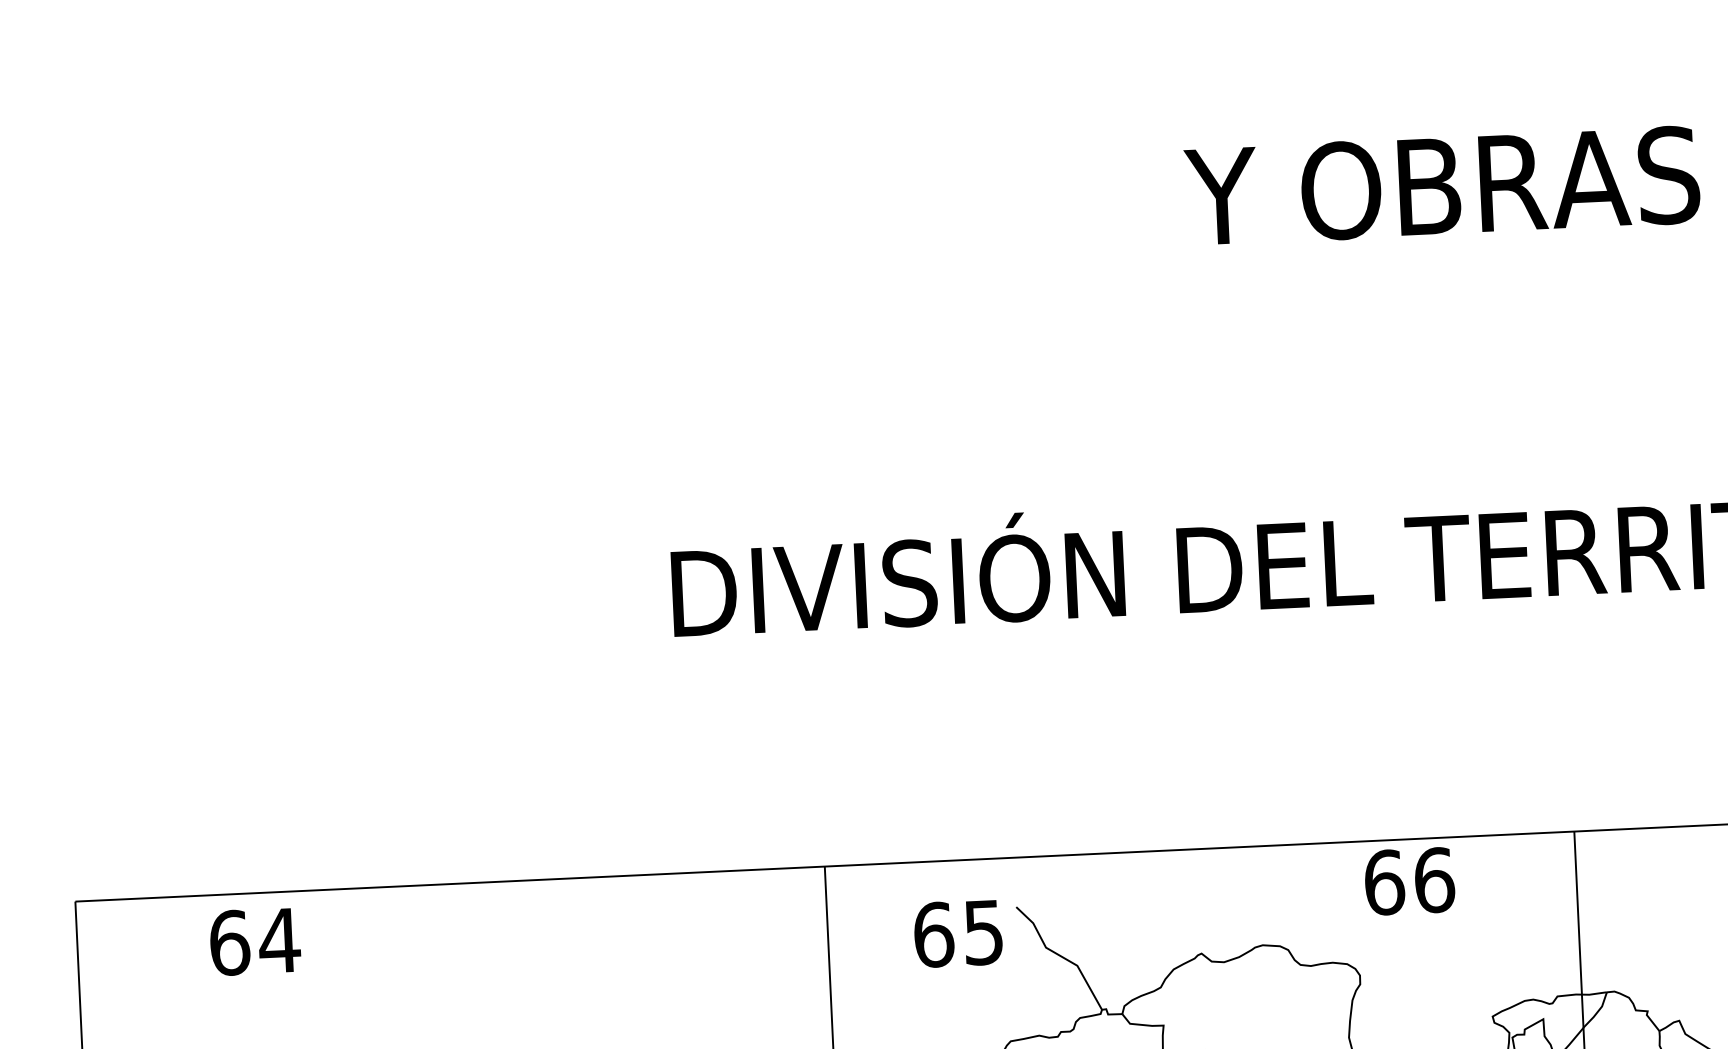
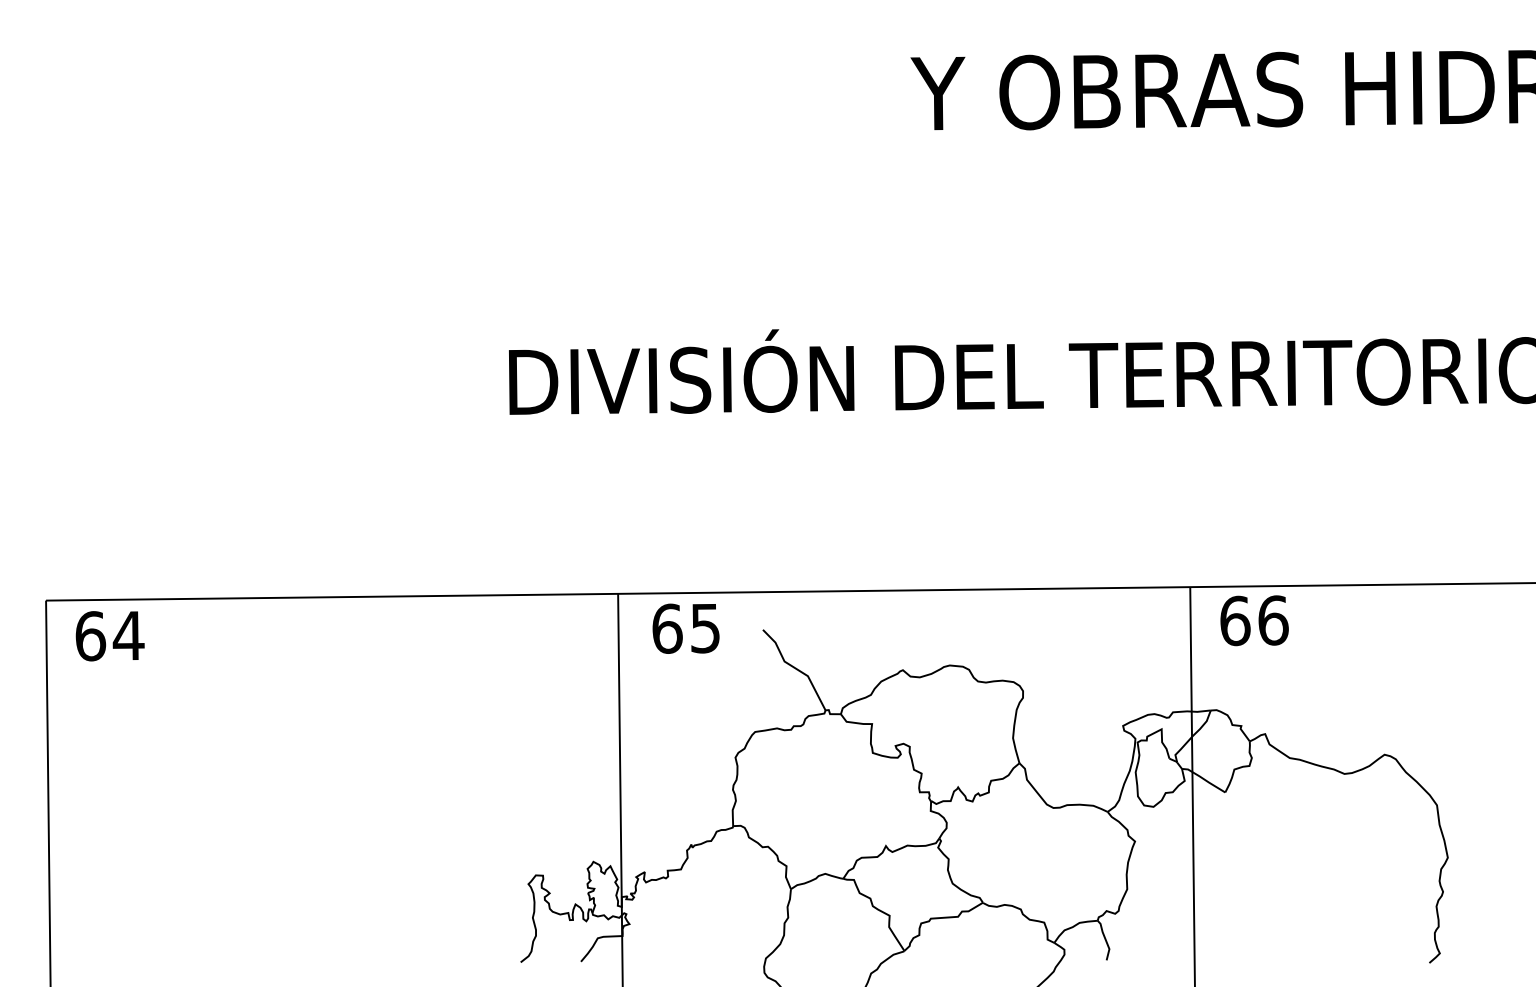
text: (1409, 881) -> (1254, 620), moved
text: (957, 933) -> (685, 628), moved
text: (254, 942) -> (109, 636), moved

